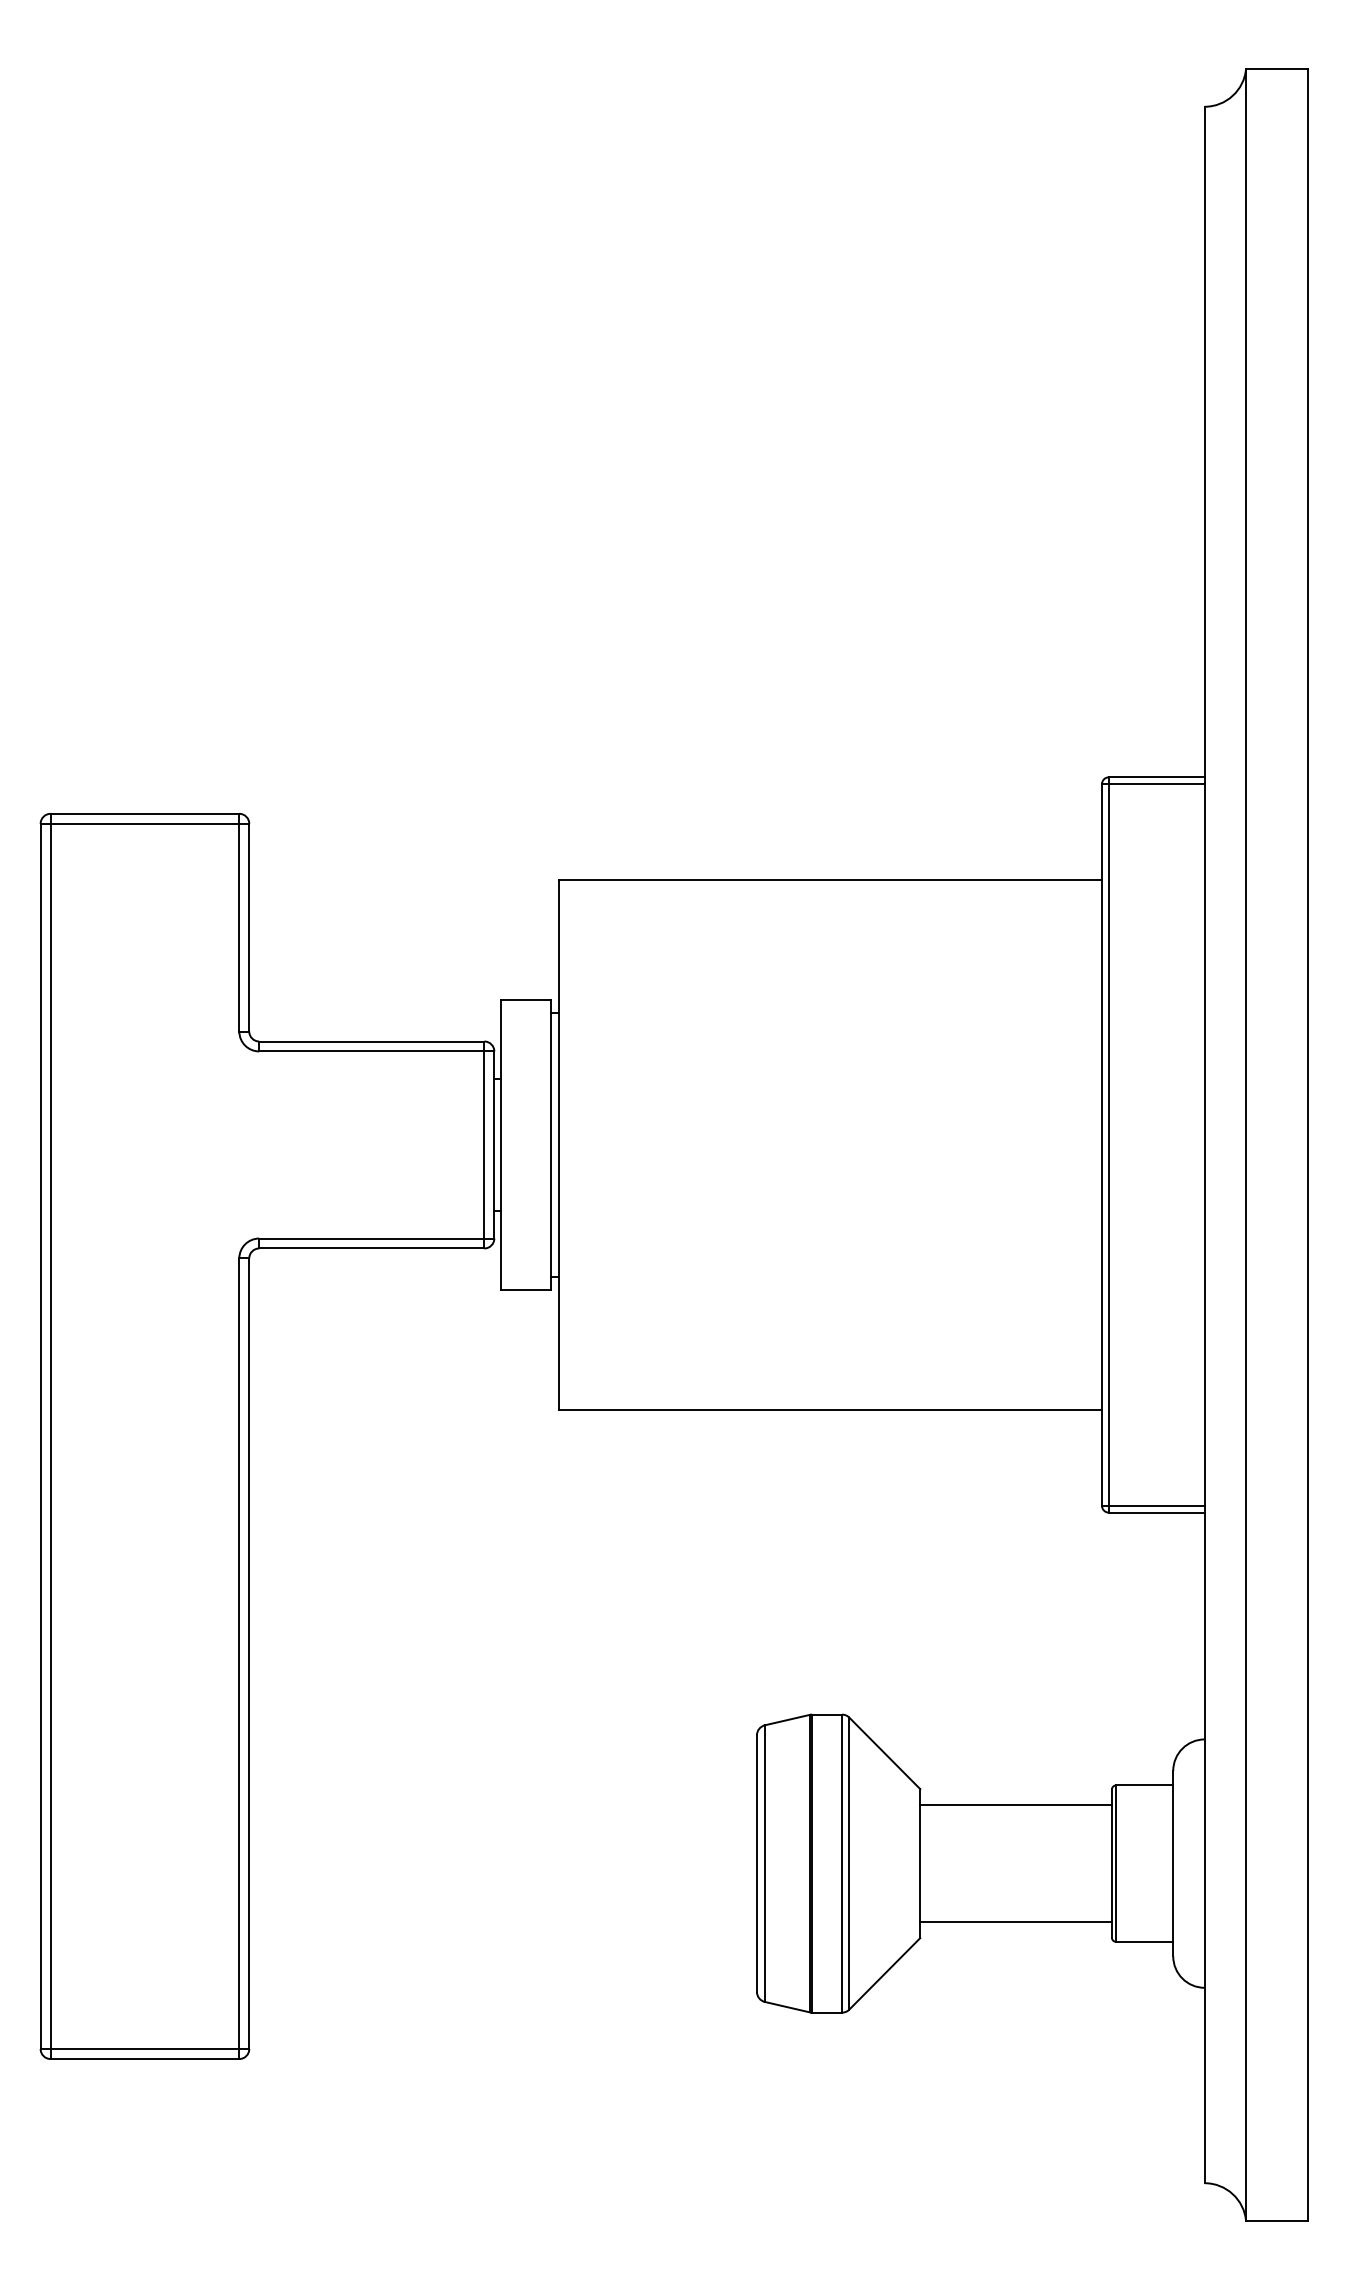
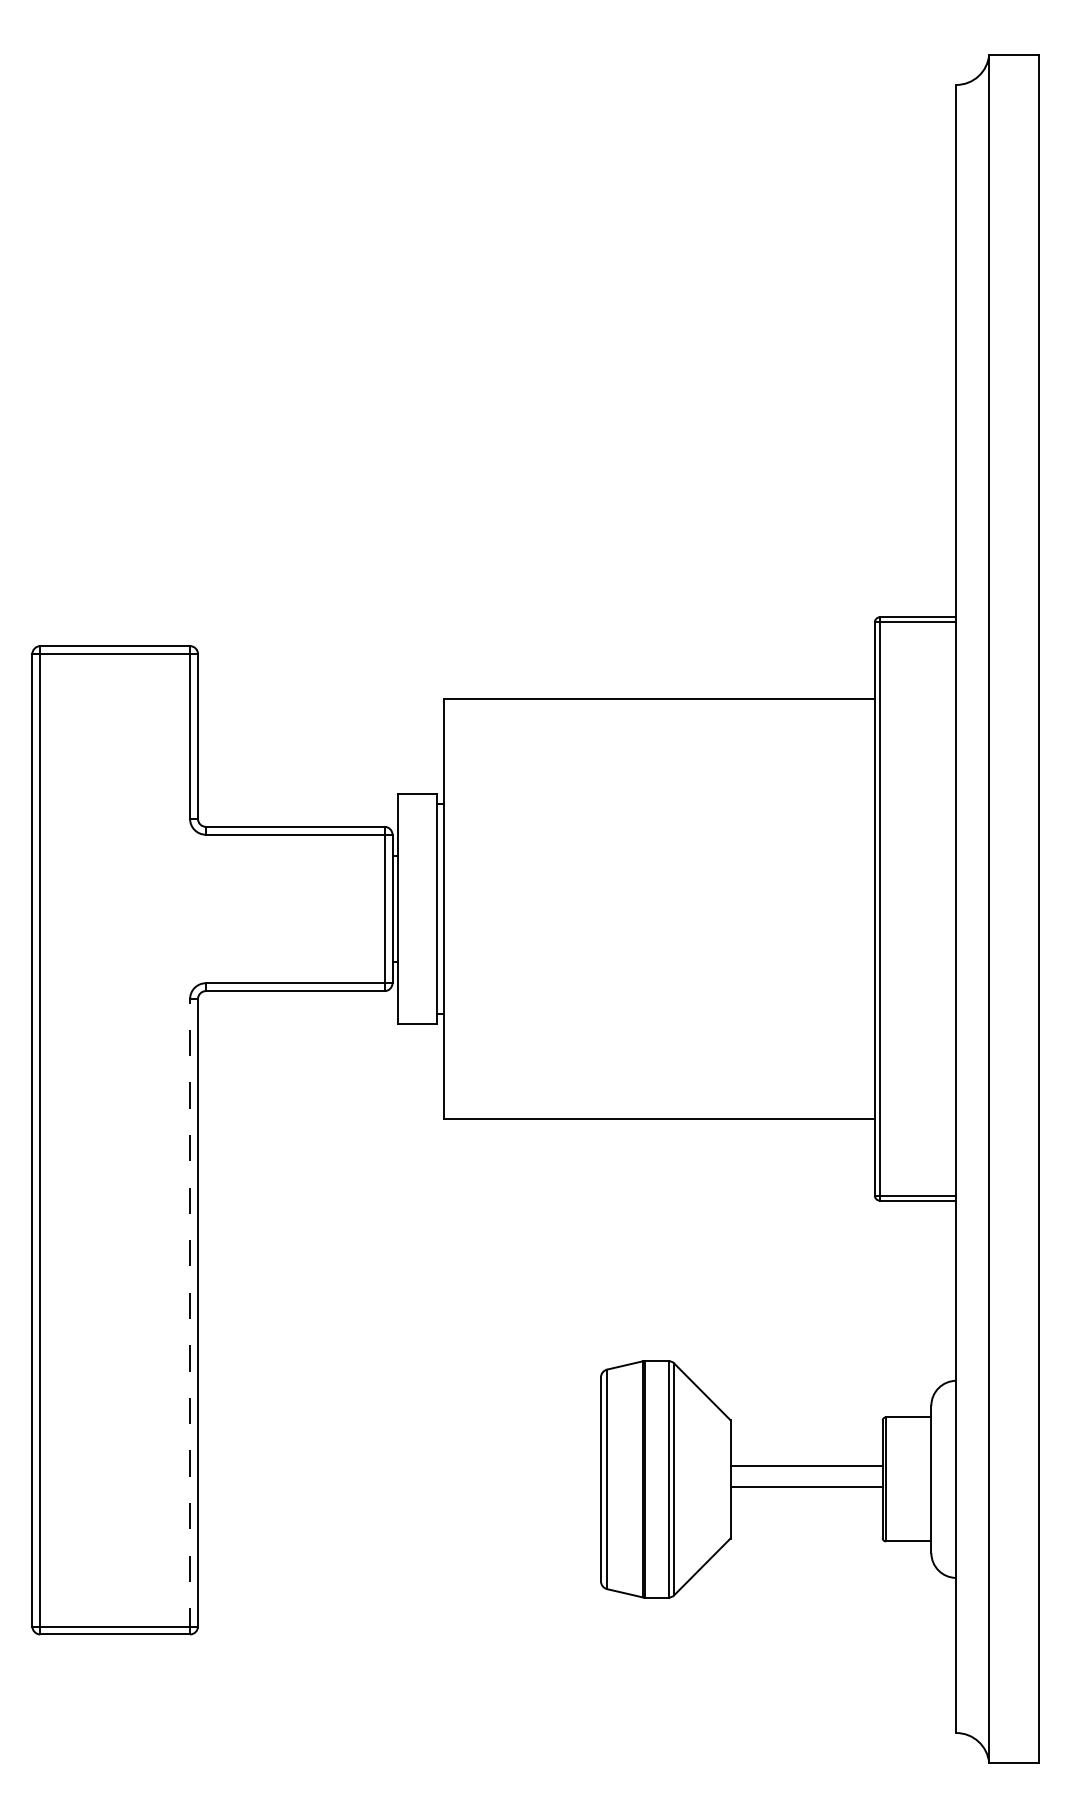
line: (239, 1658) -> (190, 1316), solid -> dashed
line: (1015, 1805) -> (806, 1466), moved
line: (1015, 1922) -> (806, 1487), moved

